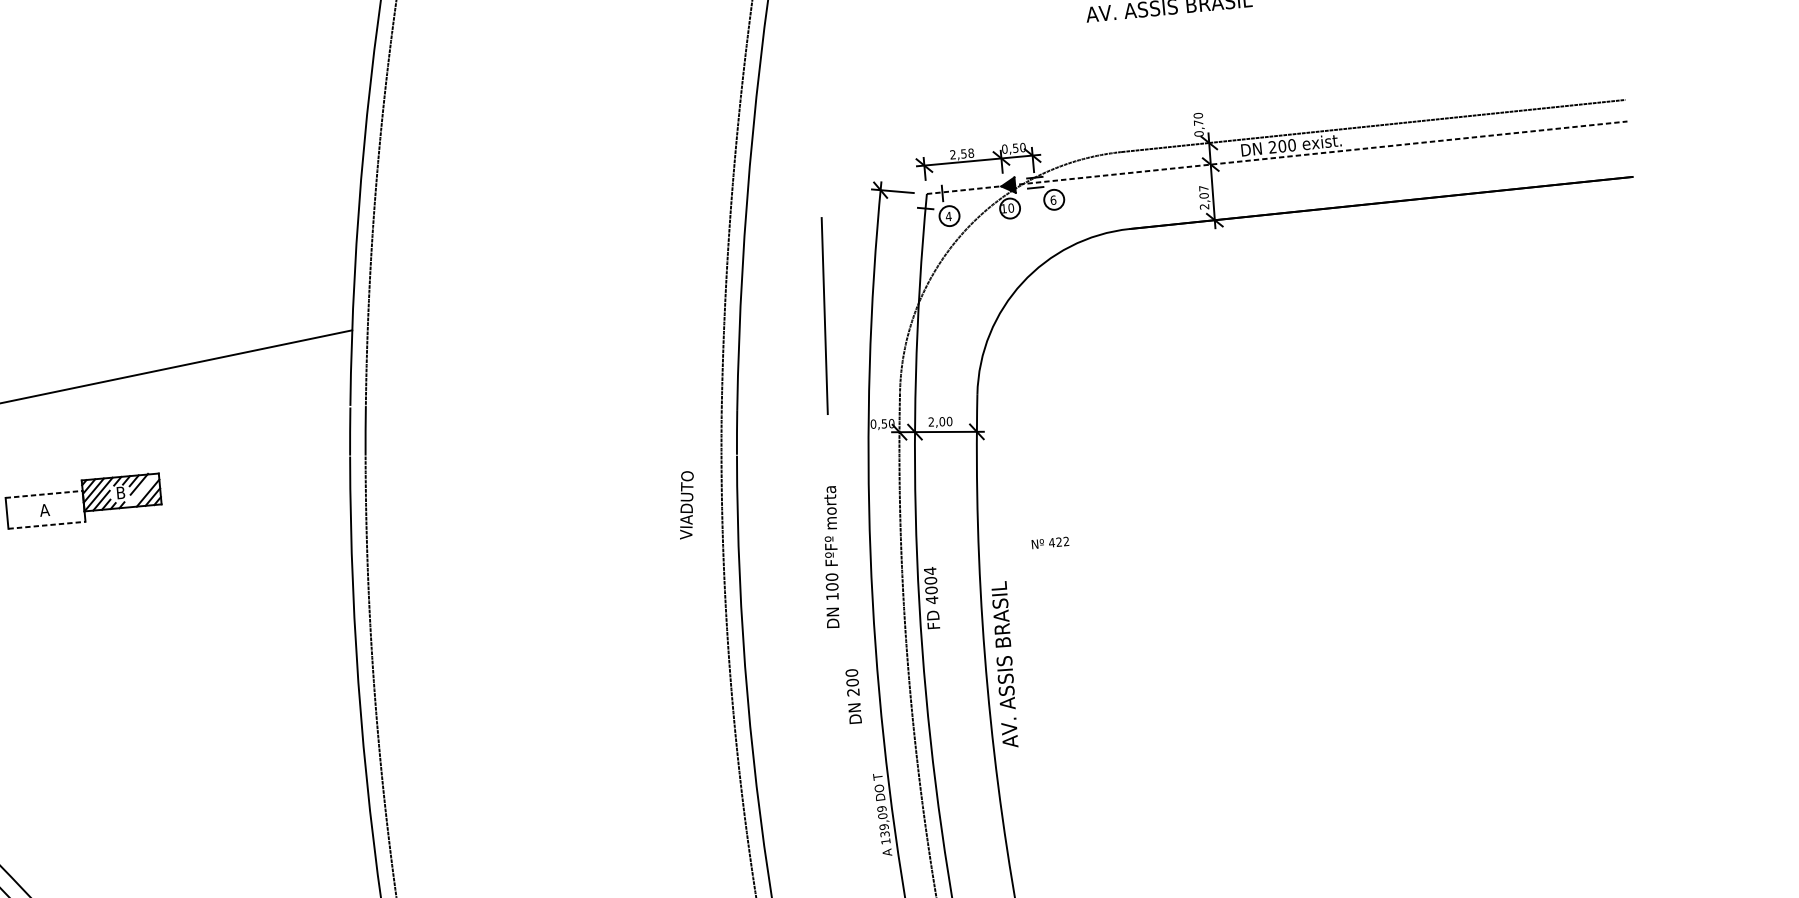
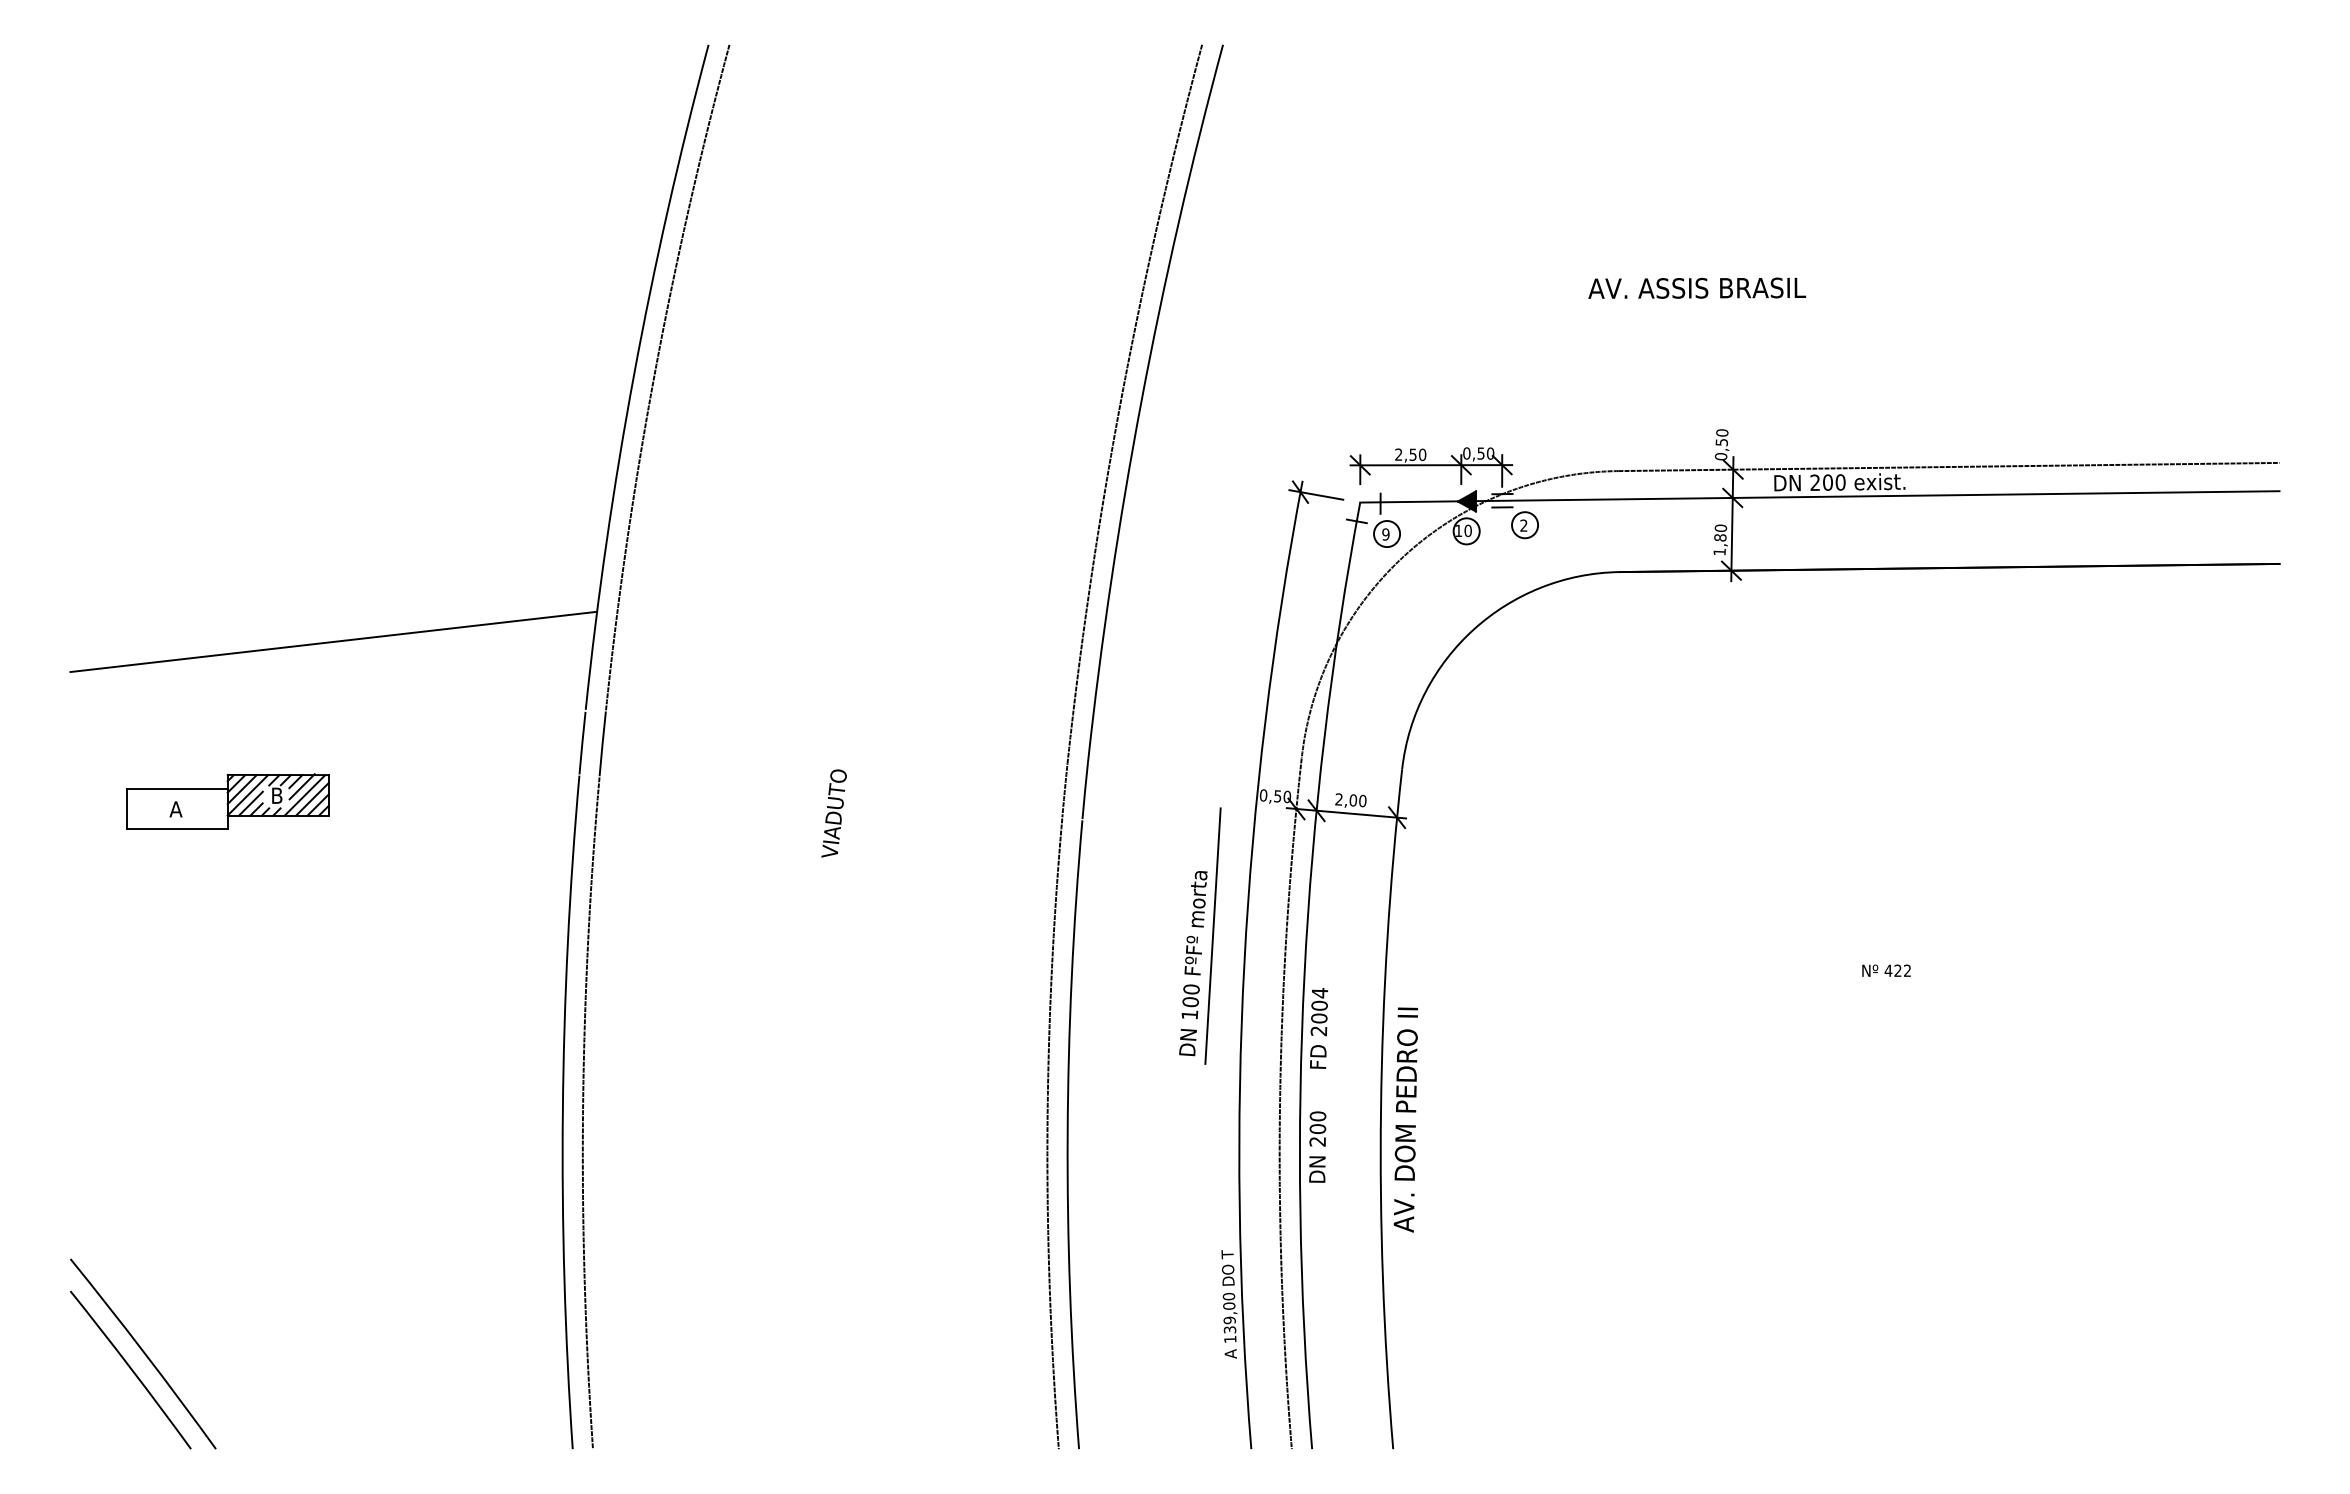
text: (1198, 123) -> (1721, 442), 0,70 -> 0,50
text: (971, 153) -> (1422, 454), 2,58 -> 2,50
line: (1276, 157) -> (1819, 496), dashed -> solid
text: (1204, 197) -> (1720, 539), 2,07 -> 1,80
text: (1053, 200) -> (1523, 525), 6 -> 2
text: (948, 216) -> (1385, 534), 4 -> 9
line: (824, 315) -> (1212, 935), moved
line: (141, 490) -> (304, 795), added
line: (44, 494) -> (177, 788), dashed -> solid
text: (686, 505) -> (833, 813), moved
line: (47, 525) -> (177, 829), dashed -> solid
text: (1050, 542) -> (1886, 970), moved
text: (931, 600) -> (1318, 1031), 4004 -> 2004
text: (1003, 642) -> (1406, 1094), AV. ASSIS BRASIL -> AV. DOM PEDRO II
text: (853, 696) -> (1317, 1146), moved
text: (882, 808) -> (1229, 1296), 139,09 -> 139,00

